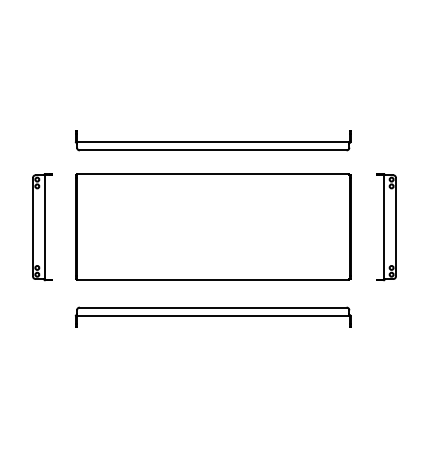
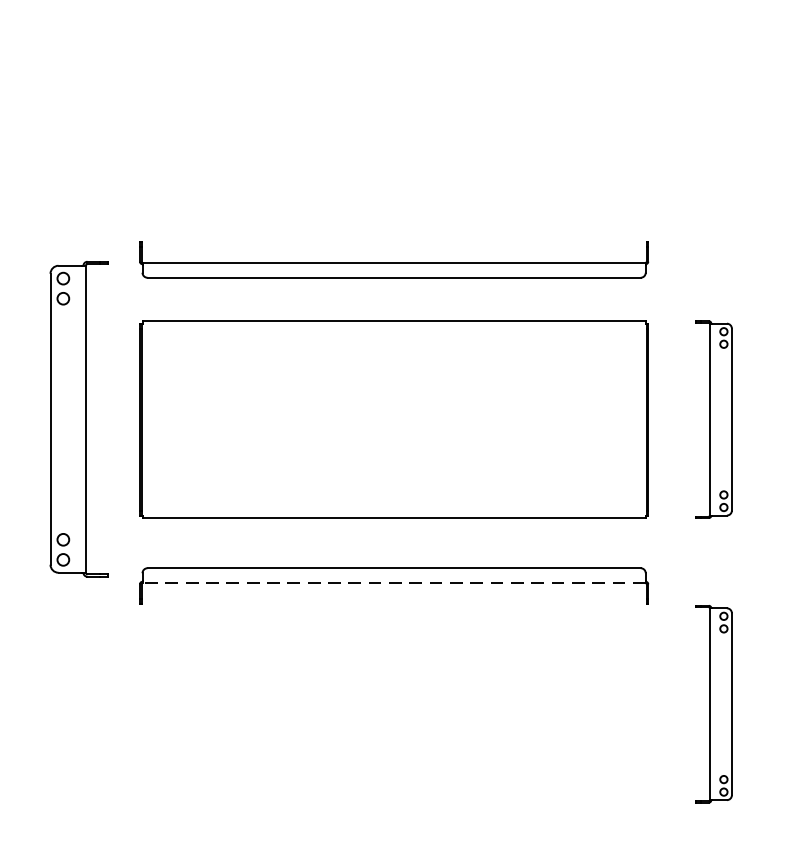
part: (42, 227) -> (78, 420), size x1.6
line: (212, 315) -> (392, 582), solid -> dashed
part: (386, 381) -> (714, 704), added

